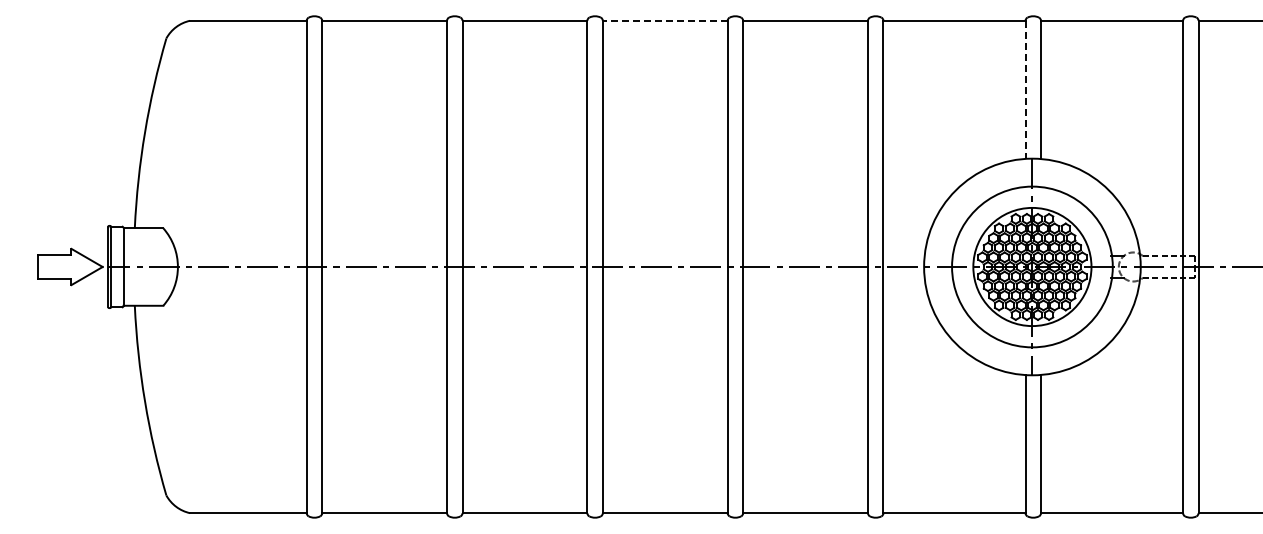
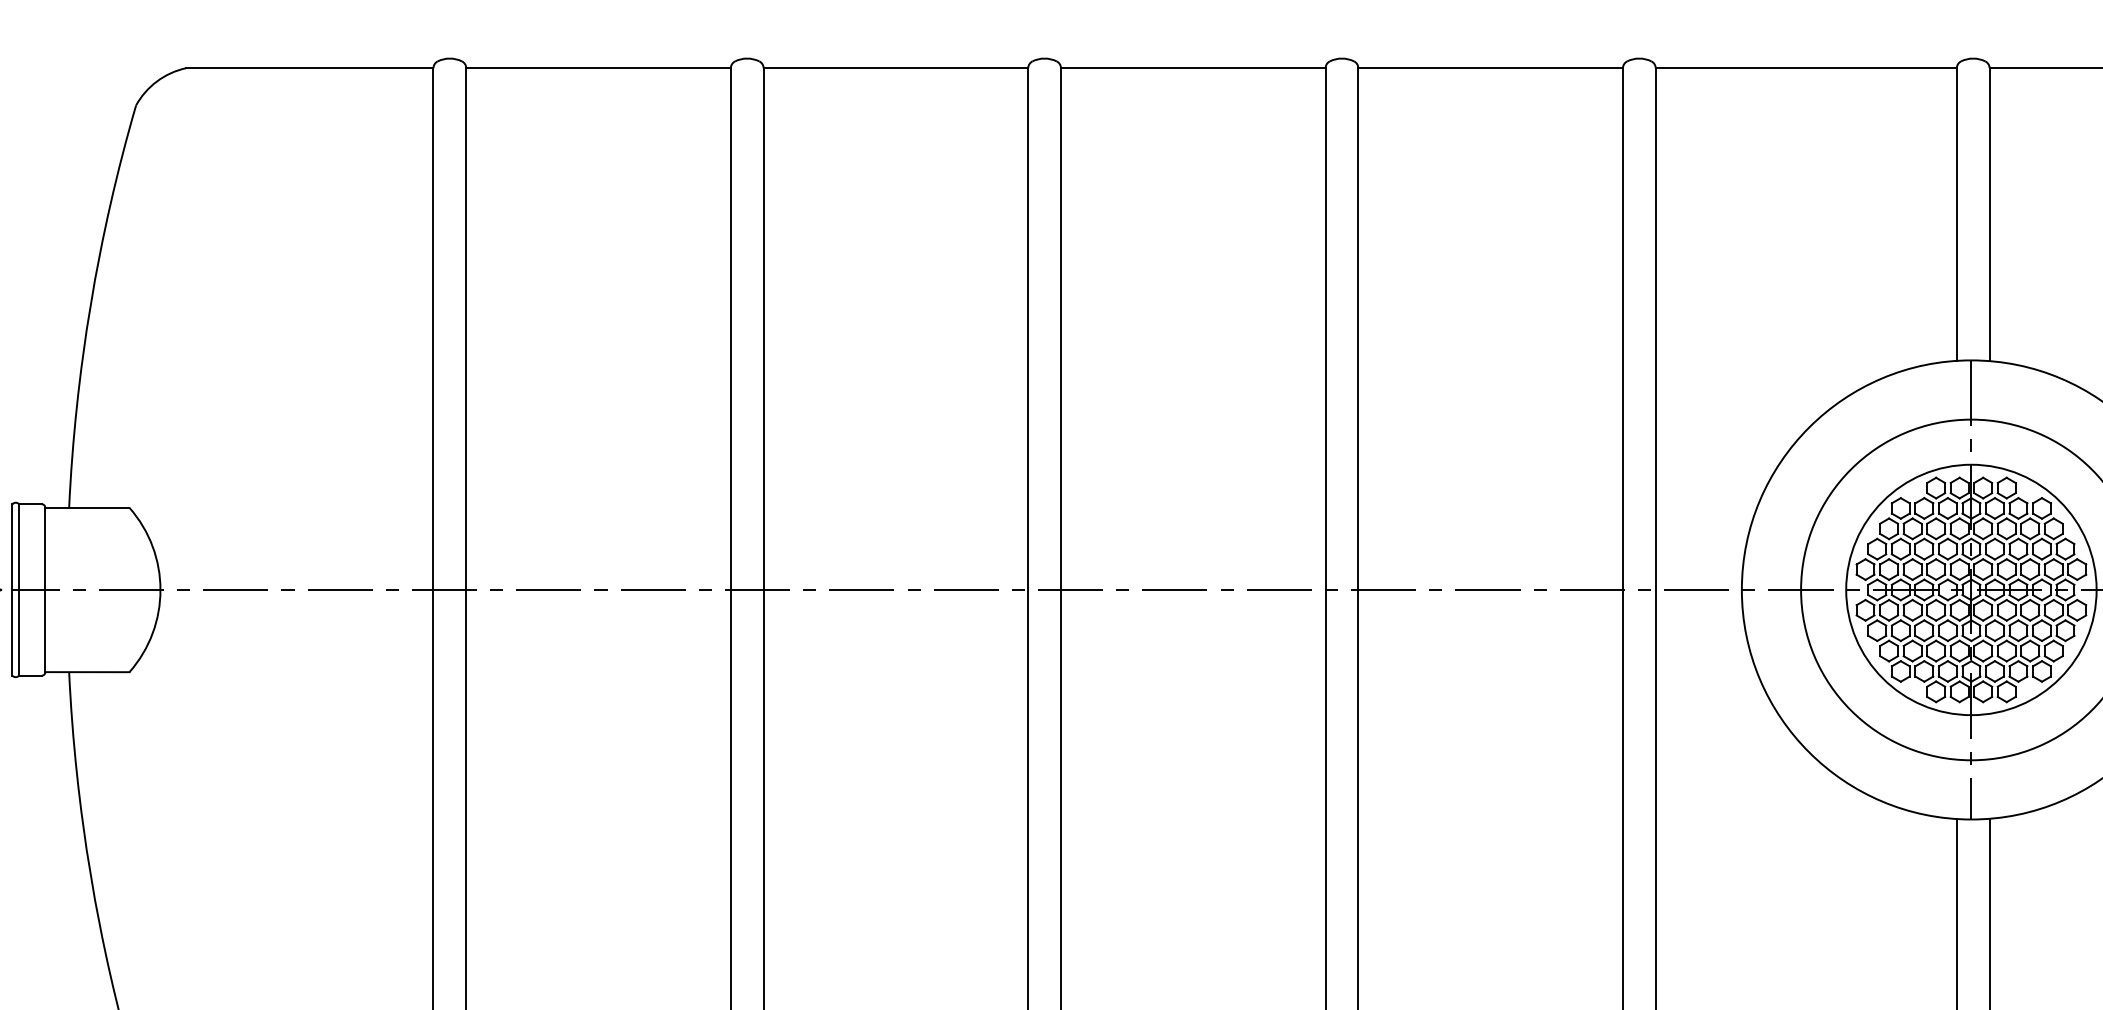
line: (664, 20) -> (1191, 67), dashed -> solid
line: (1025, 90) -> (1956, 215), dashed -> solid

